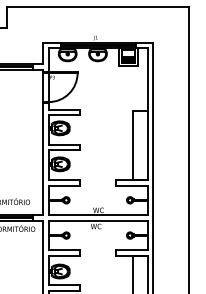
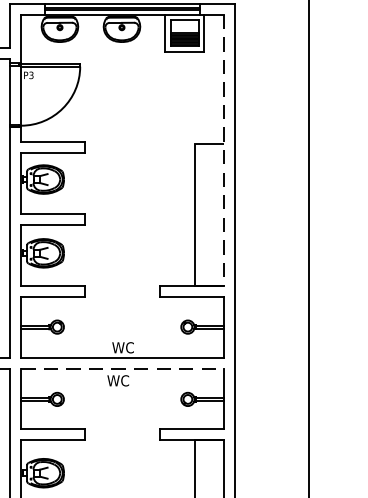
line: (147, 114) -> (223, 151), solid -> dashed
line: (98, 220) -> (123, 368), solid -> dashed

